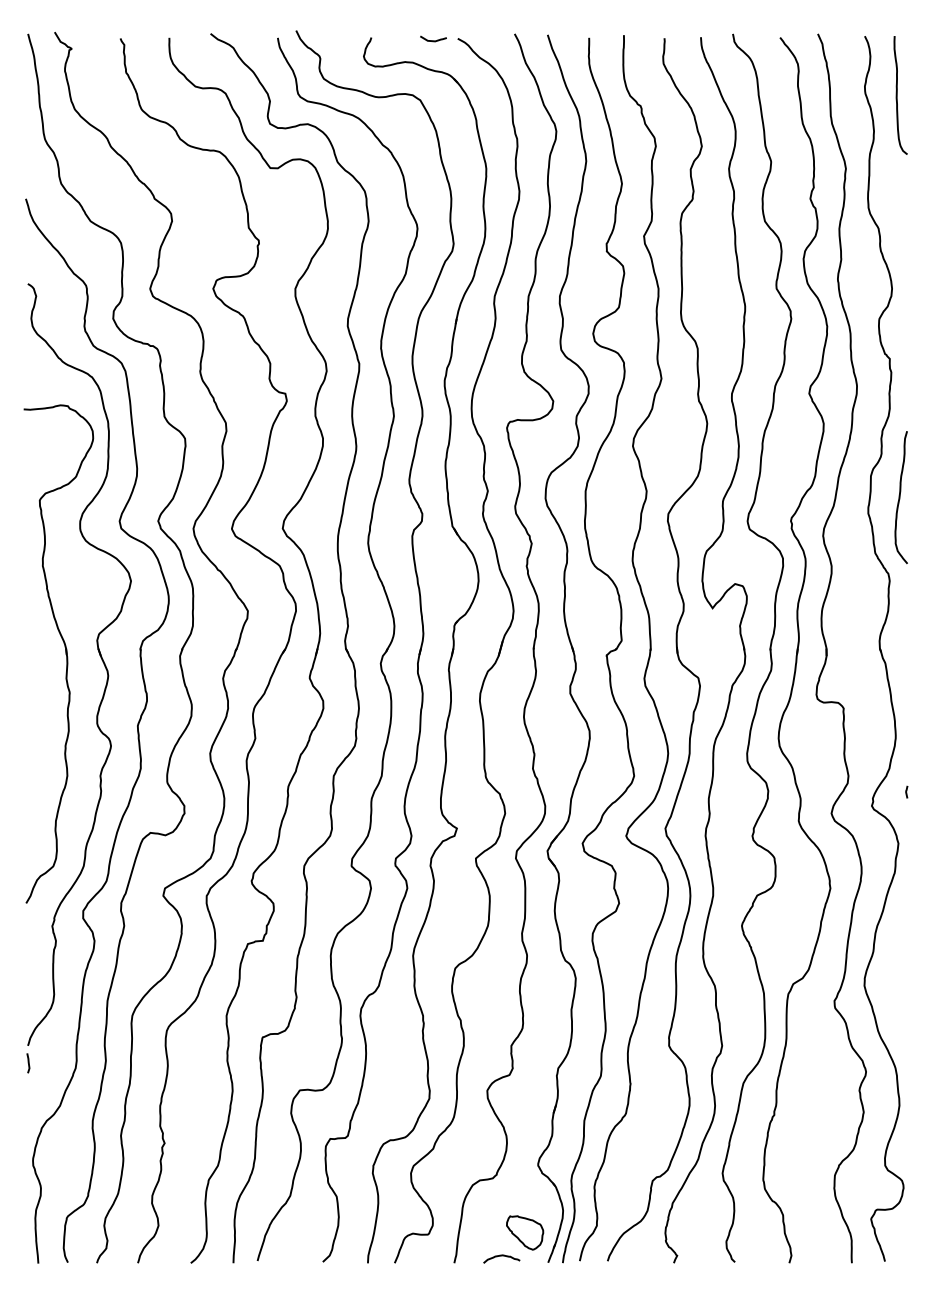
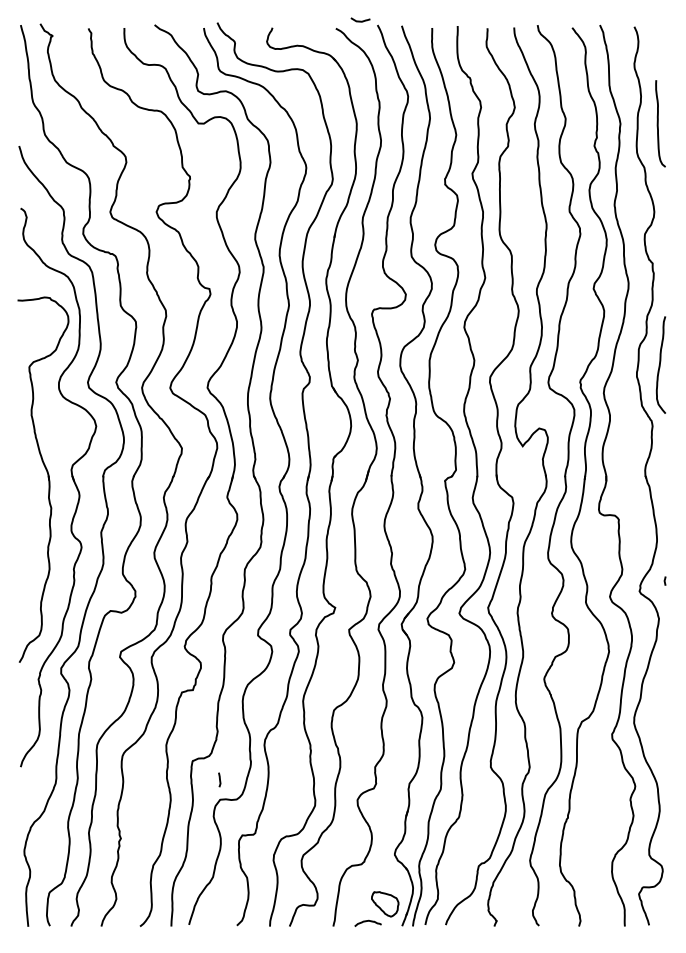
curve: (433, 40) -> (360, 21), moved
curve: (897, 95) -> (658, 123), moved
line: (28, 1063) -> (219, 780), moved

